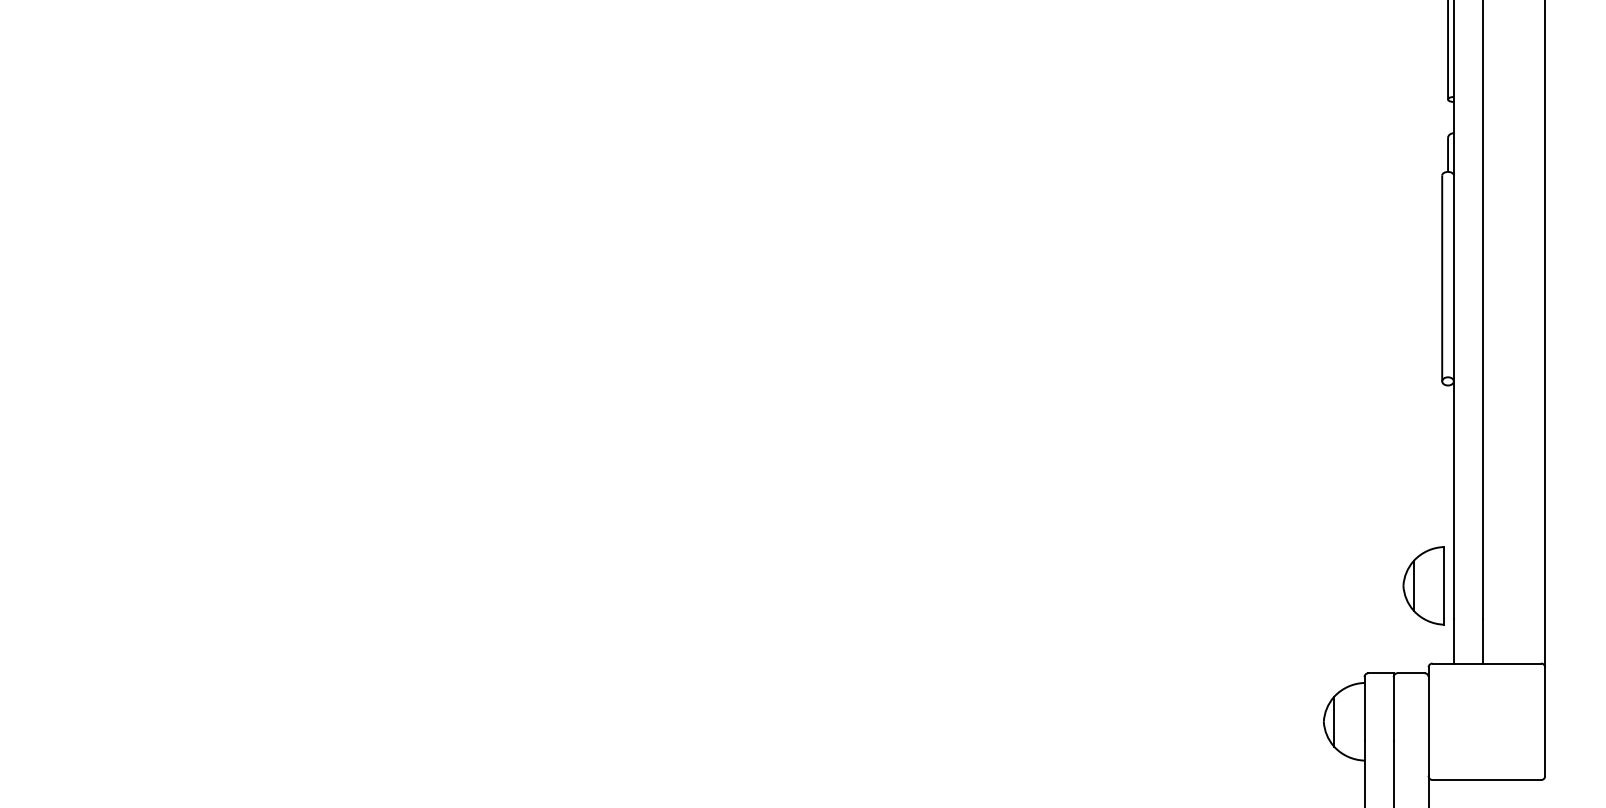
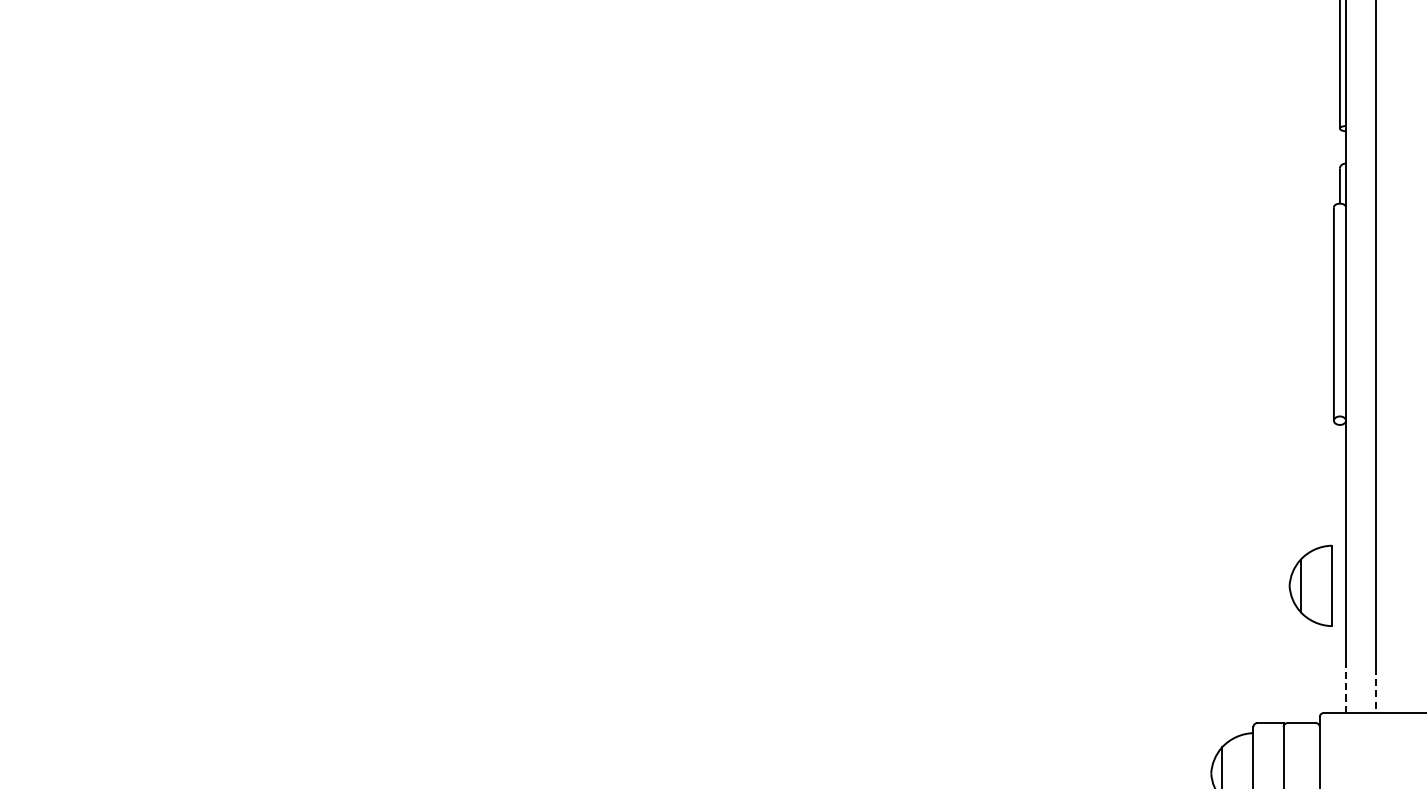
part: (1423, 585) -> (1310, 585), moved
line: (1453, 641) -> (1345, 690), solid -> dashed
line: (1482, 641) -> (1375, 690), solid -> dashed

